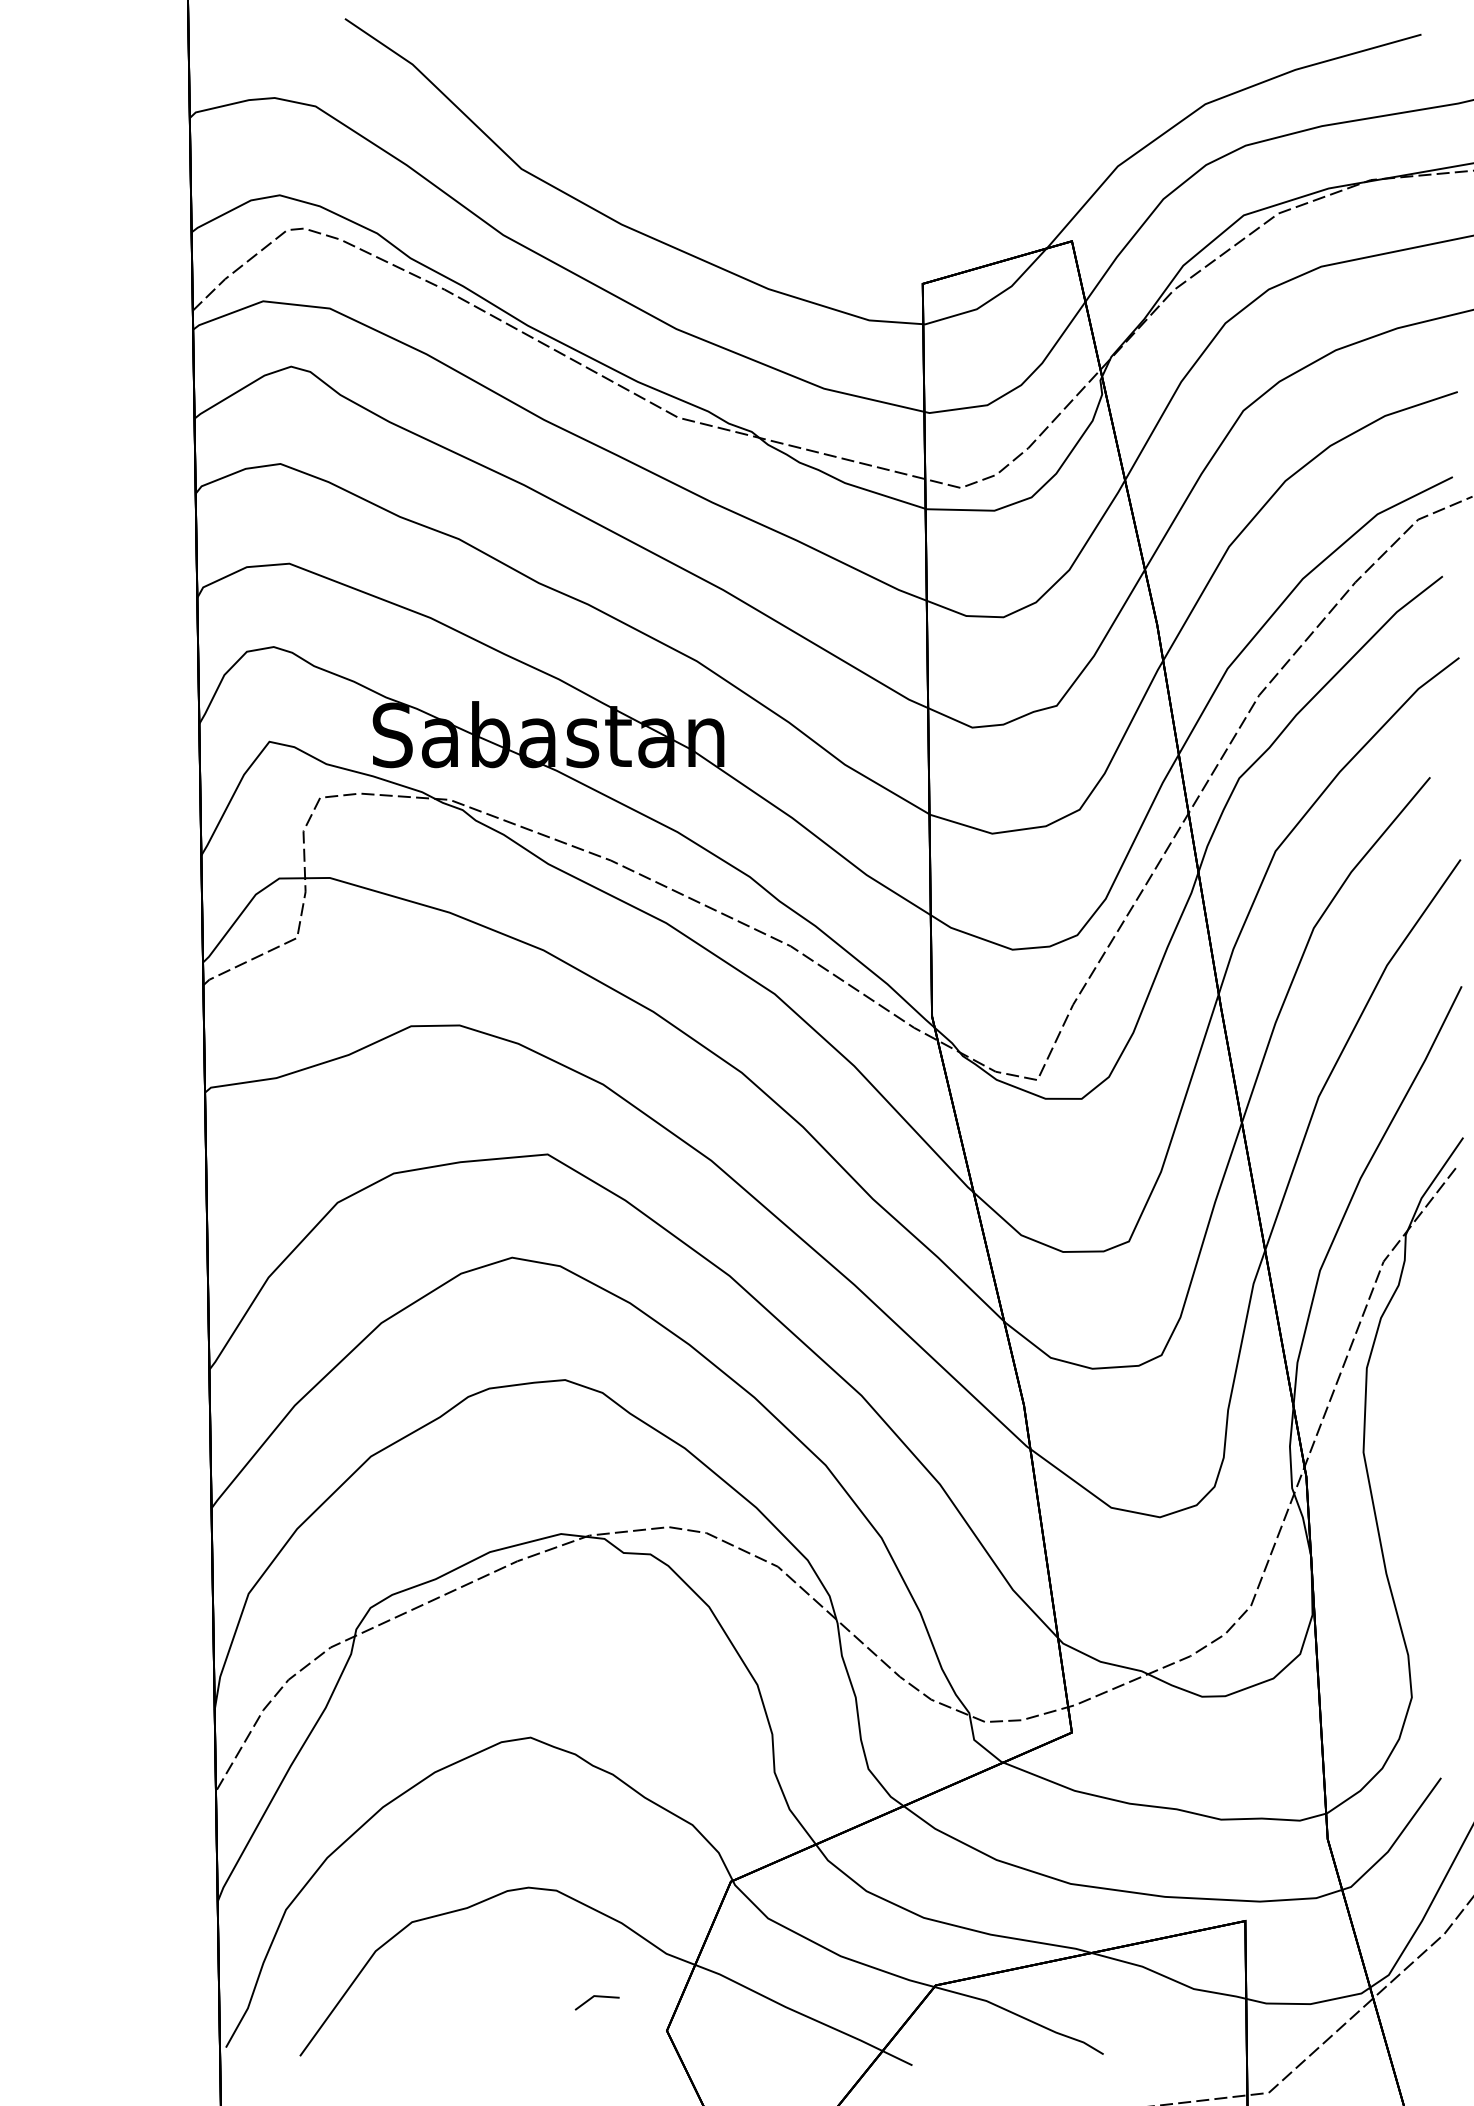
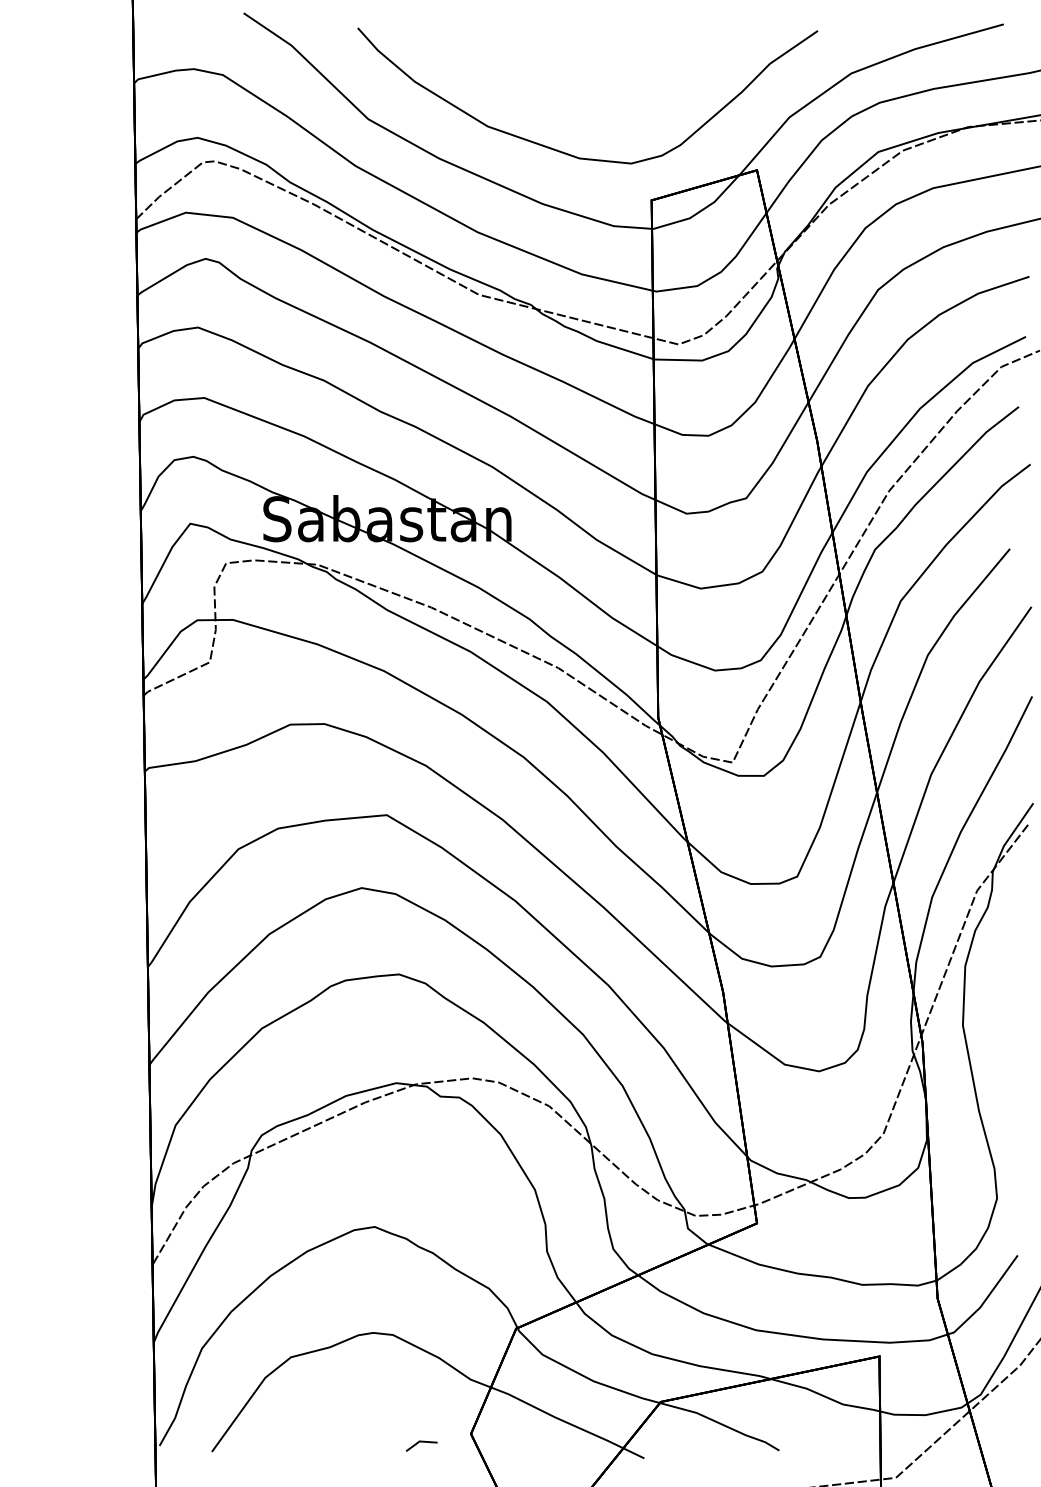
curve: (797, 214) -> (563, 151), added
line: (596, 1997) -> (421, 1442), moved

